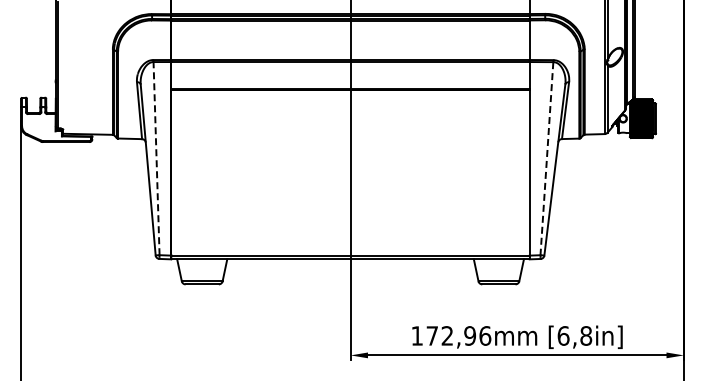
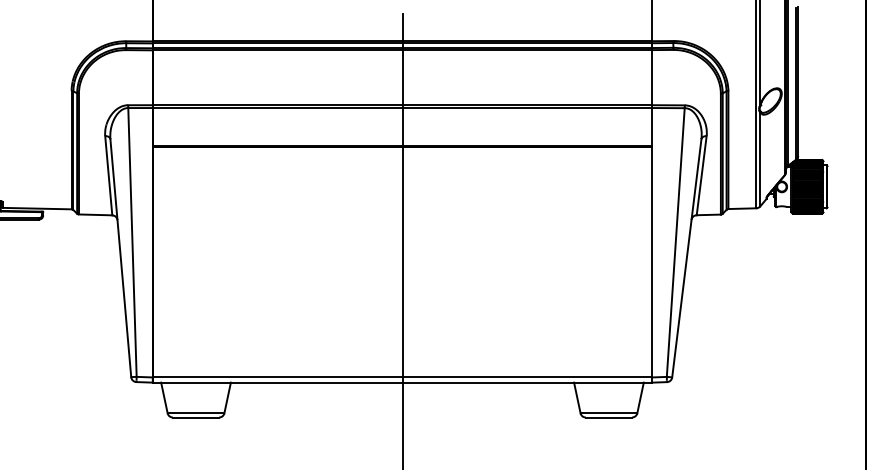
line: (156, 158) -> (132, 242), dashed -> solid
line: (546, 158) -> (675, 242), dashed -> solid

